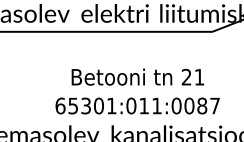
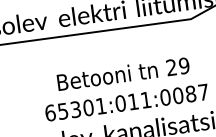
text: (199, 76) -> (184, 65), 21 -> 29

